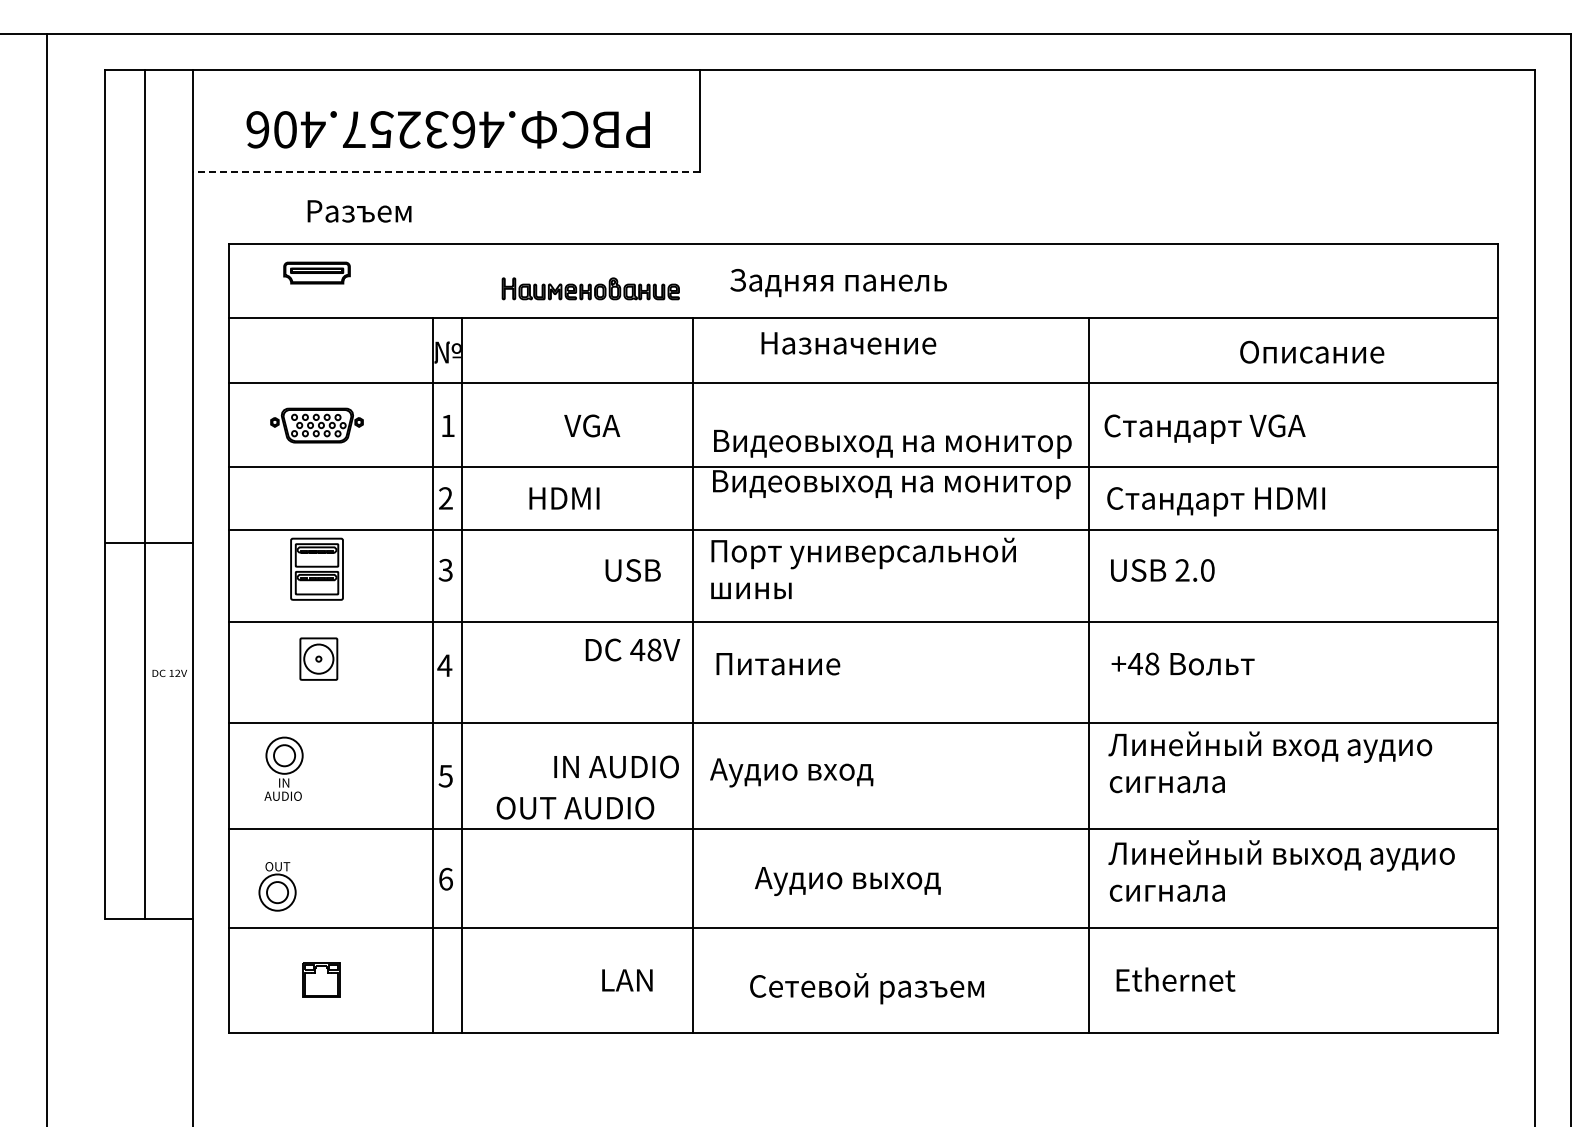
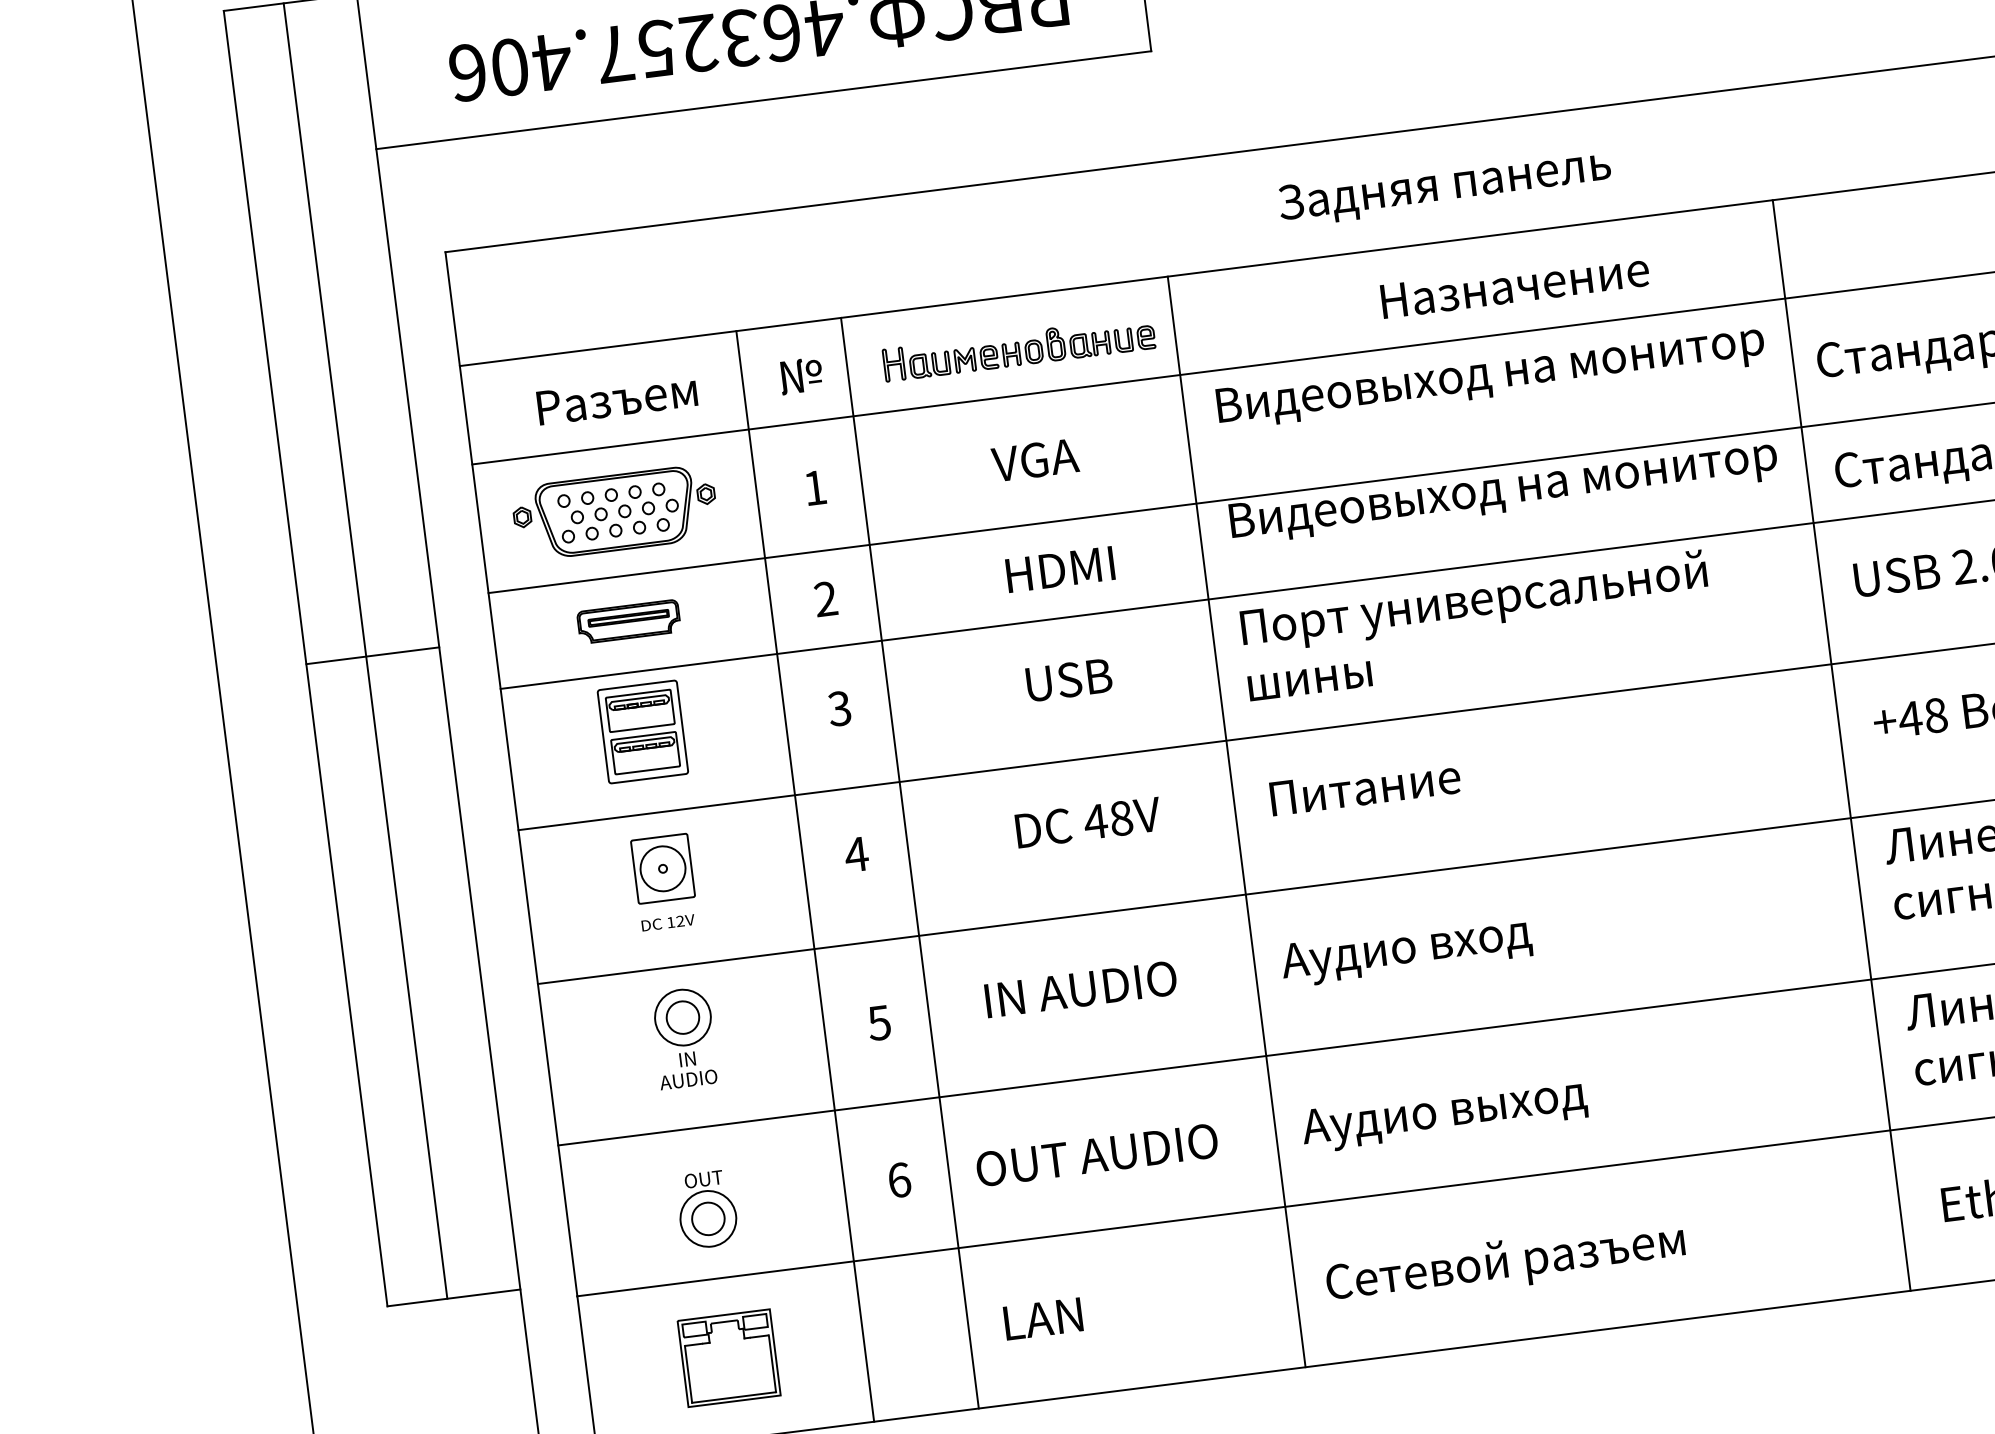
line: (446, 171) -> (763, 99), dashed -> solid
text: (359, 211) -> (617, 399), moved
part: (316, 272) -> (628, 621), moved
text: (838, 283) -> (1444, 187), moved
part: (590, 288) -> (1018, 348), moved
text: (848, 343) -> (1514, 285), moved
part: (316, 425) -> (614, 512), size x1.43
text: (892, 443) -> (1490, 375), moved
text: (564, 498) -> (1060, 569), moved
line: (148, 543) -> (372, 656), moved
text: (632, 570) -> (1068, 680), moved
text: (632, 649) -> (1087, 821), moved
text: (169, 672) -> (667, 921), moved
line: (432, 675) -> (909, 863), moved
line: (461, 675) -> (804, 876), moved
text: (616, 766) -> (1080, 988), moved
part: (283, 768) -> (683, 1037), moved
text: (575, 807) -> (1097, 1154), moved
text: (847, 881) -> (1444, 1114), moved
part: (277, 886) -> (707, 1209), moved
part: (321, 979) -> (728, 1357), size x1.67
text: (627, 980) -> (1043, 1319), moved
text: (866, 988) -> (1504, 1263), moved

